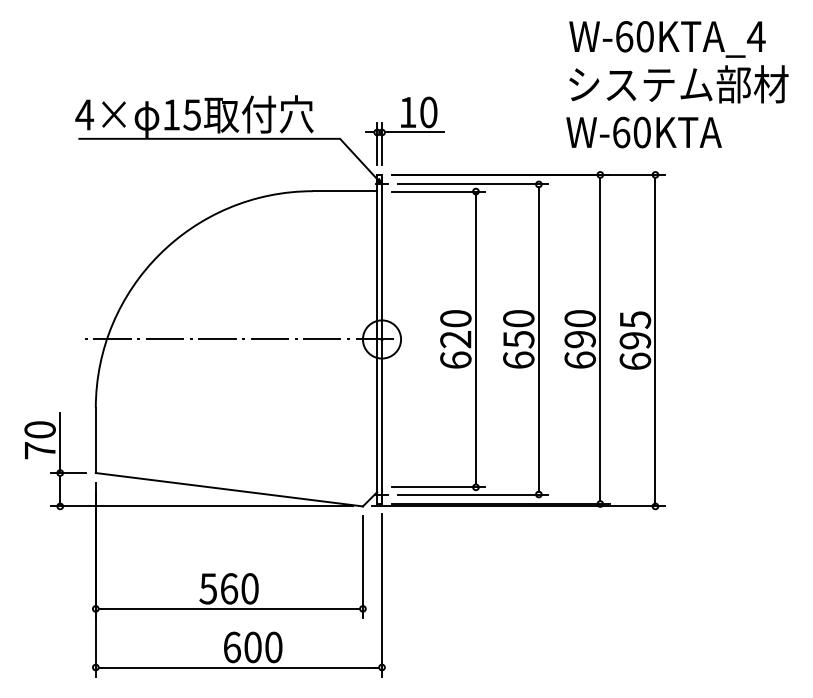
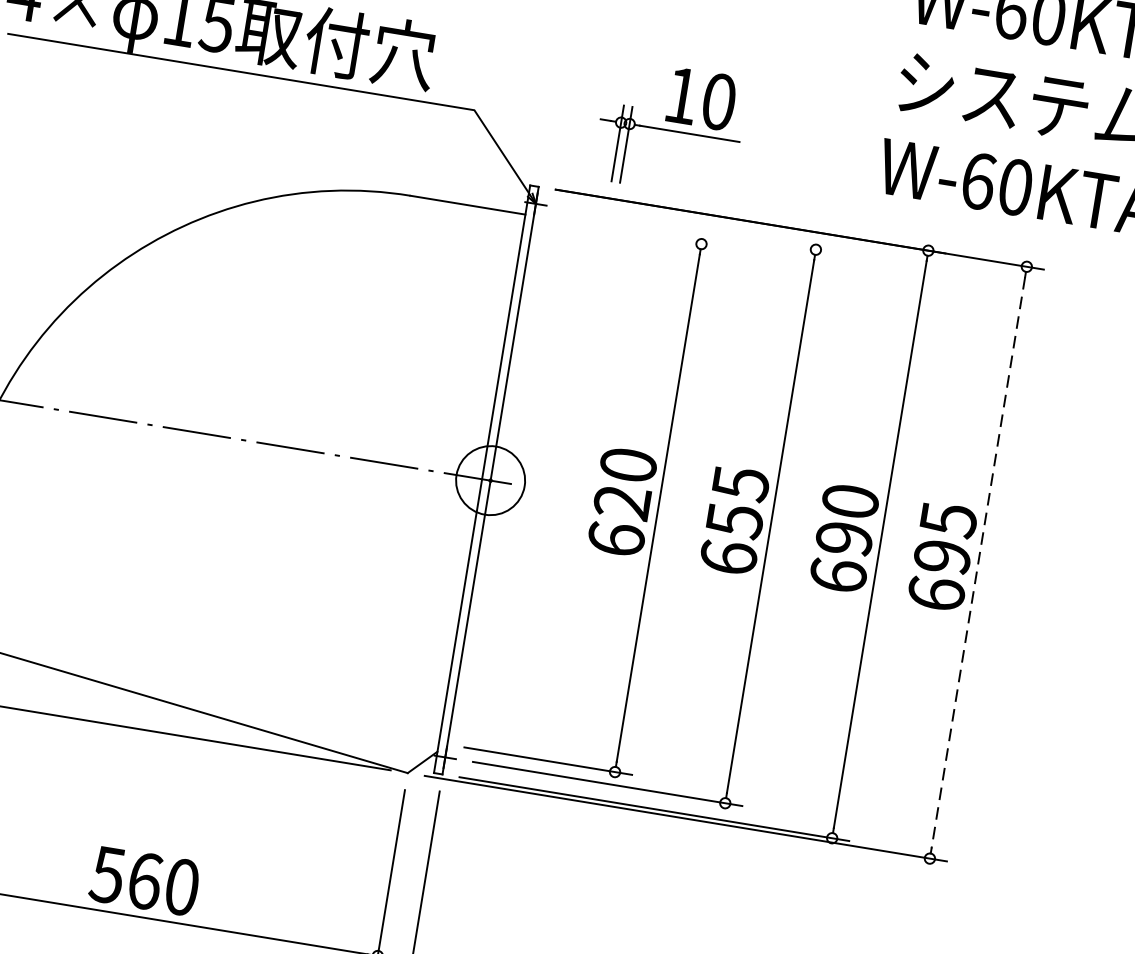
part: (404, 130) -> (670, 127), moved
line: (472, 184) -> (697, 230), removed
line: (438, 191) -> (634, 233), removed
text: (518, 318) -> (740, 483), 650 -> 655
line: (655, 341) -> (978, 564), solid -> dashed

